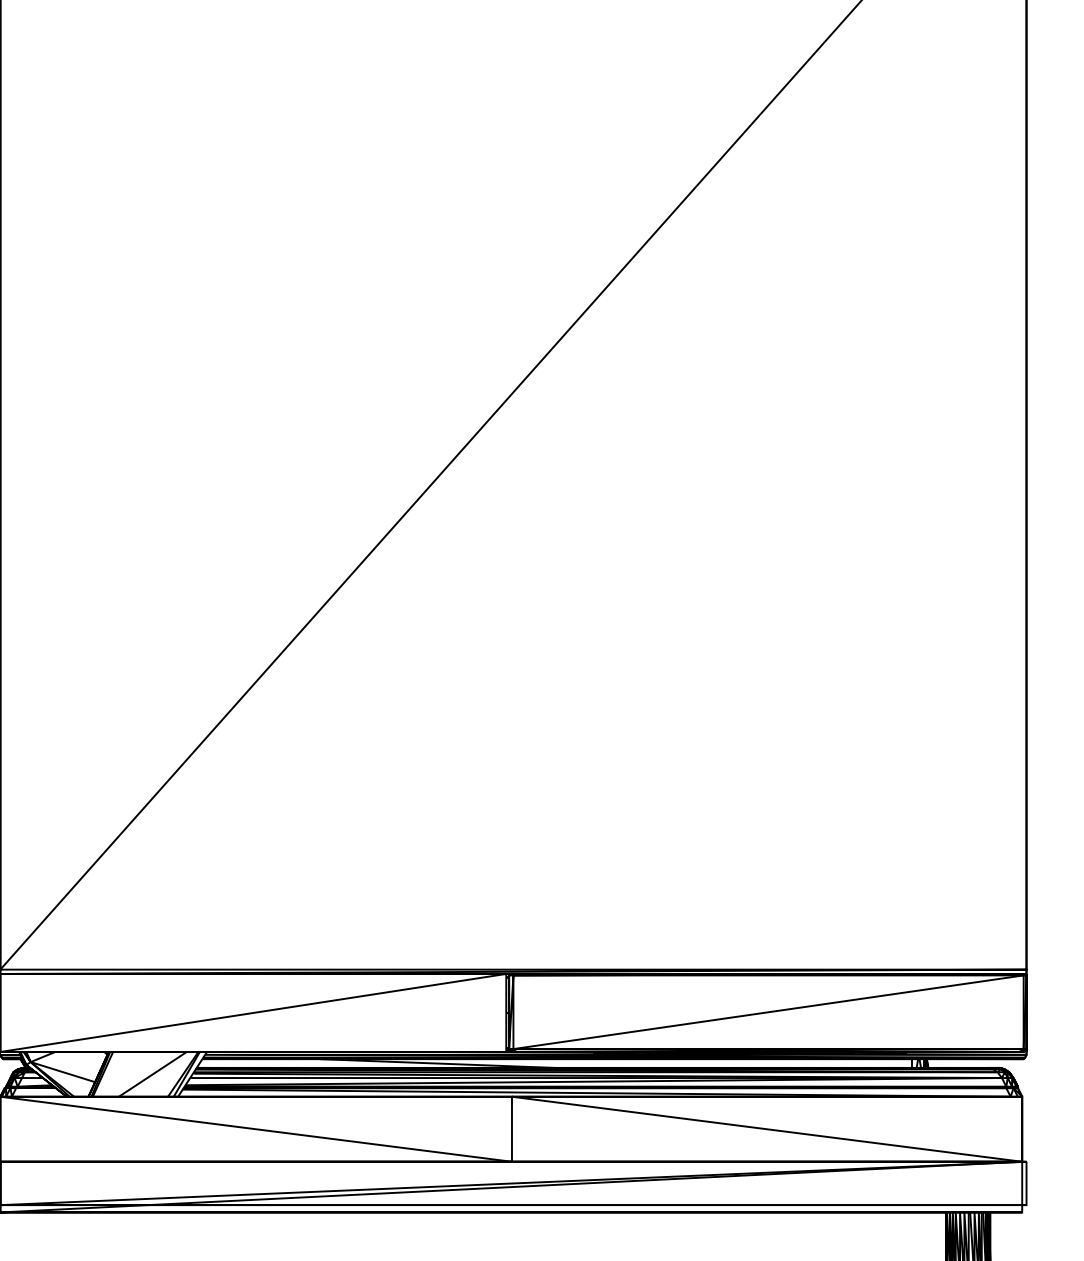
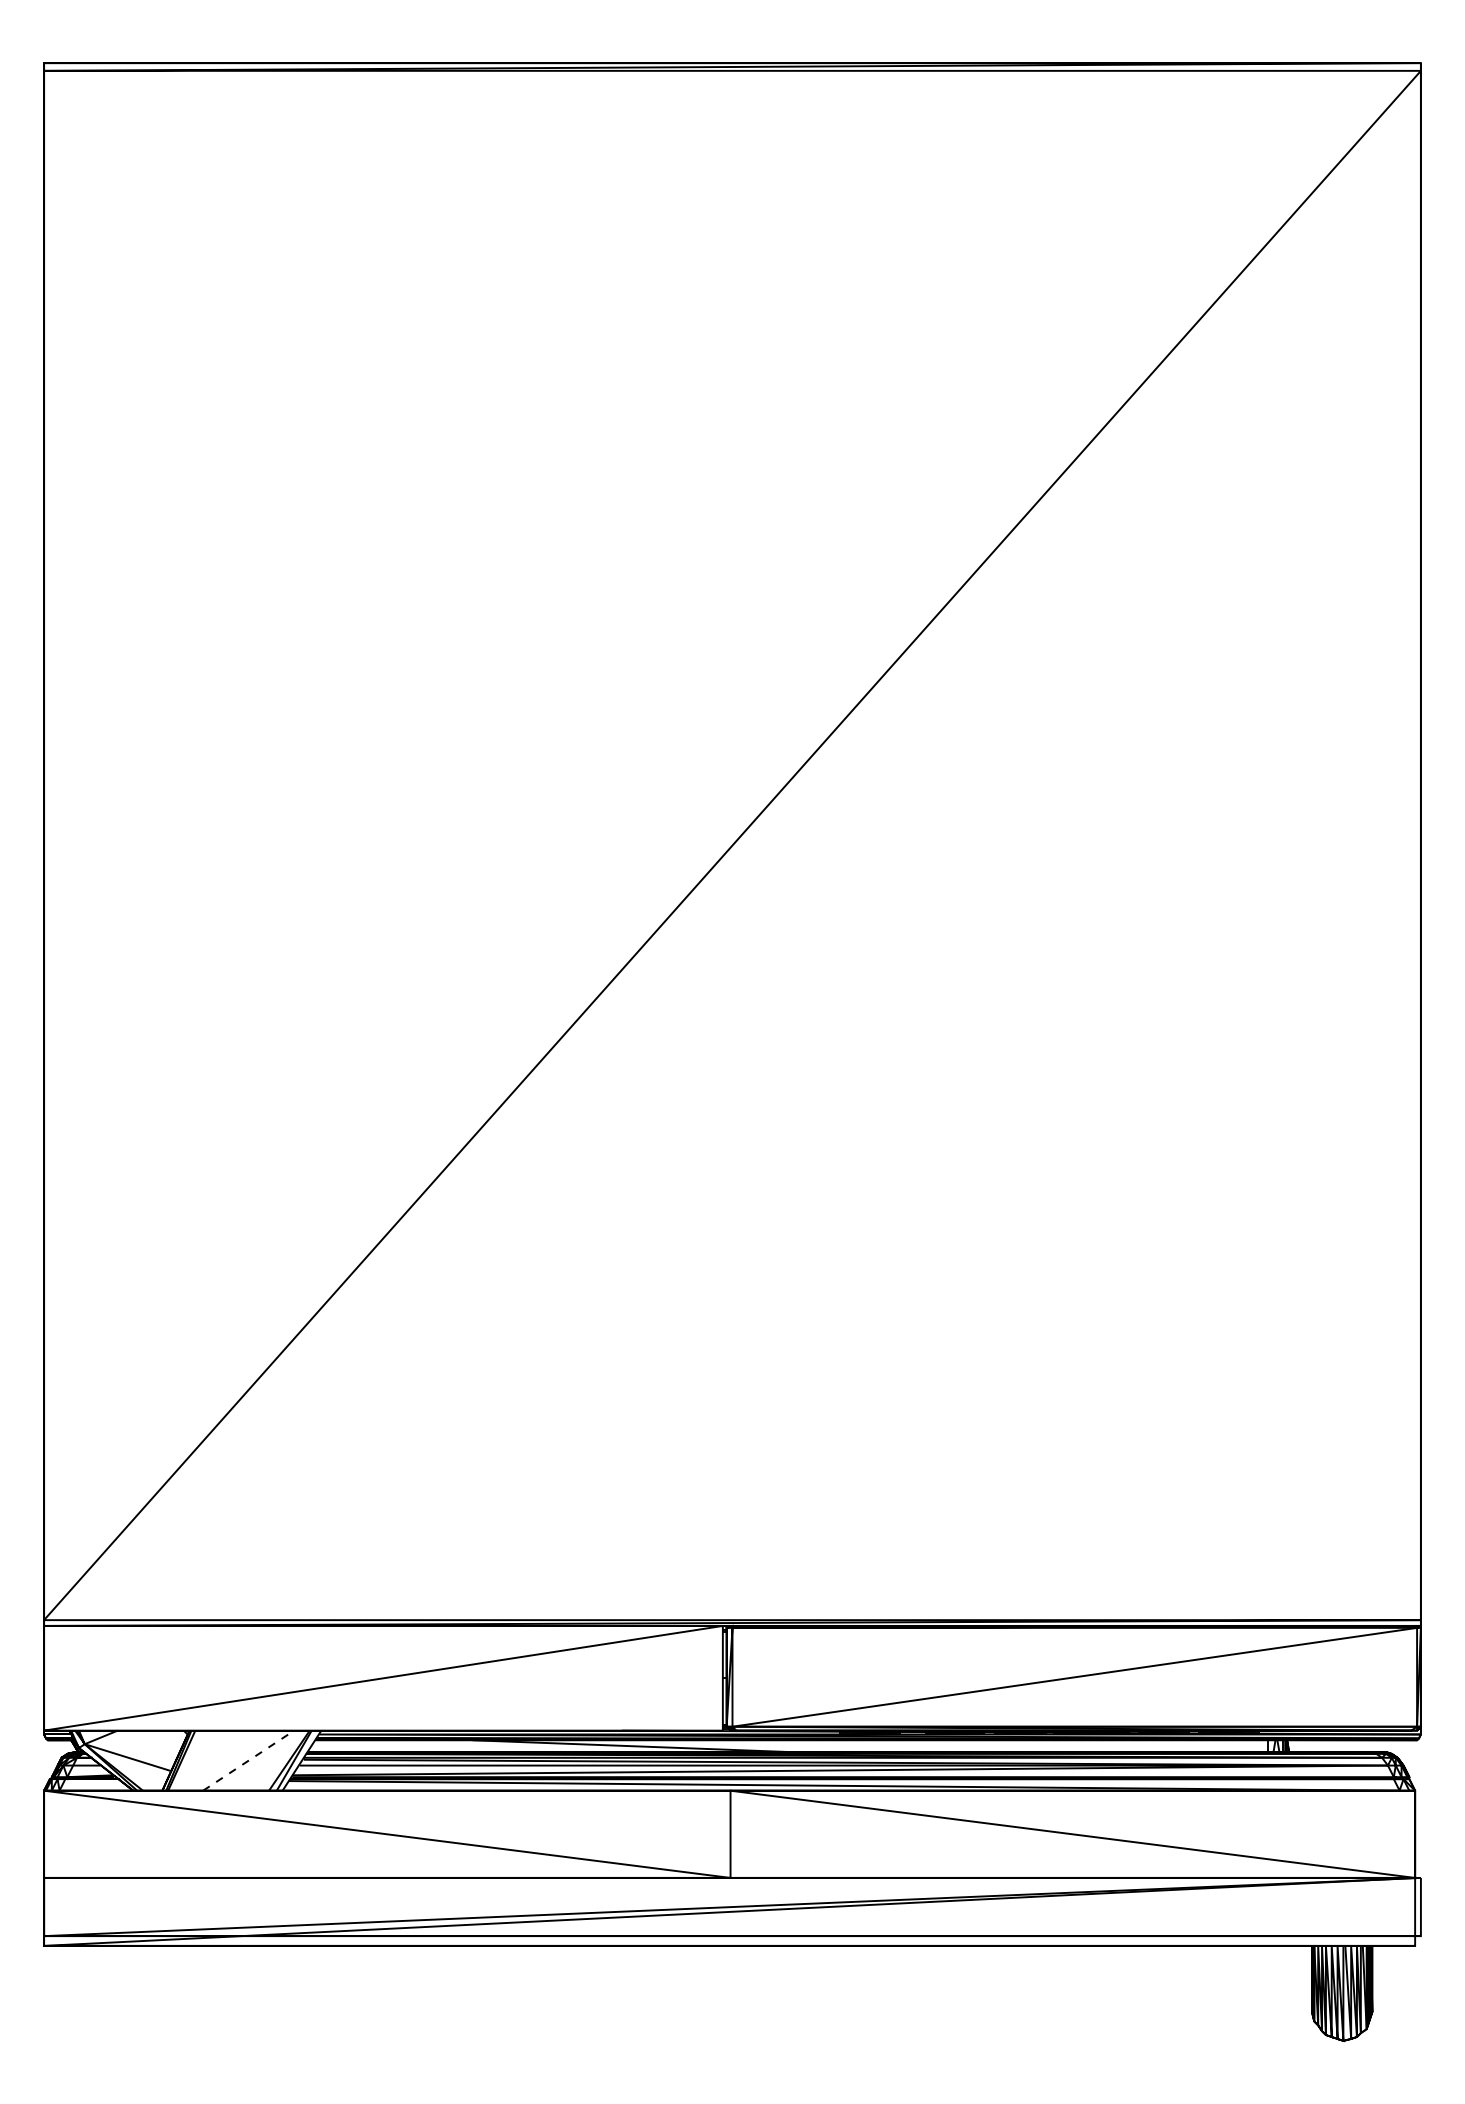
line: (152, 1074) -> (248, 1760), solid -> dashed

